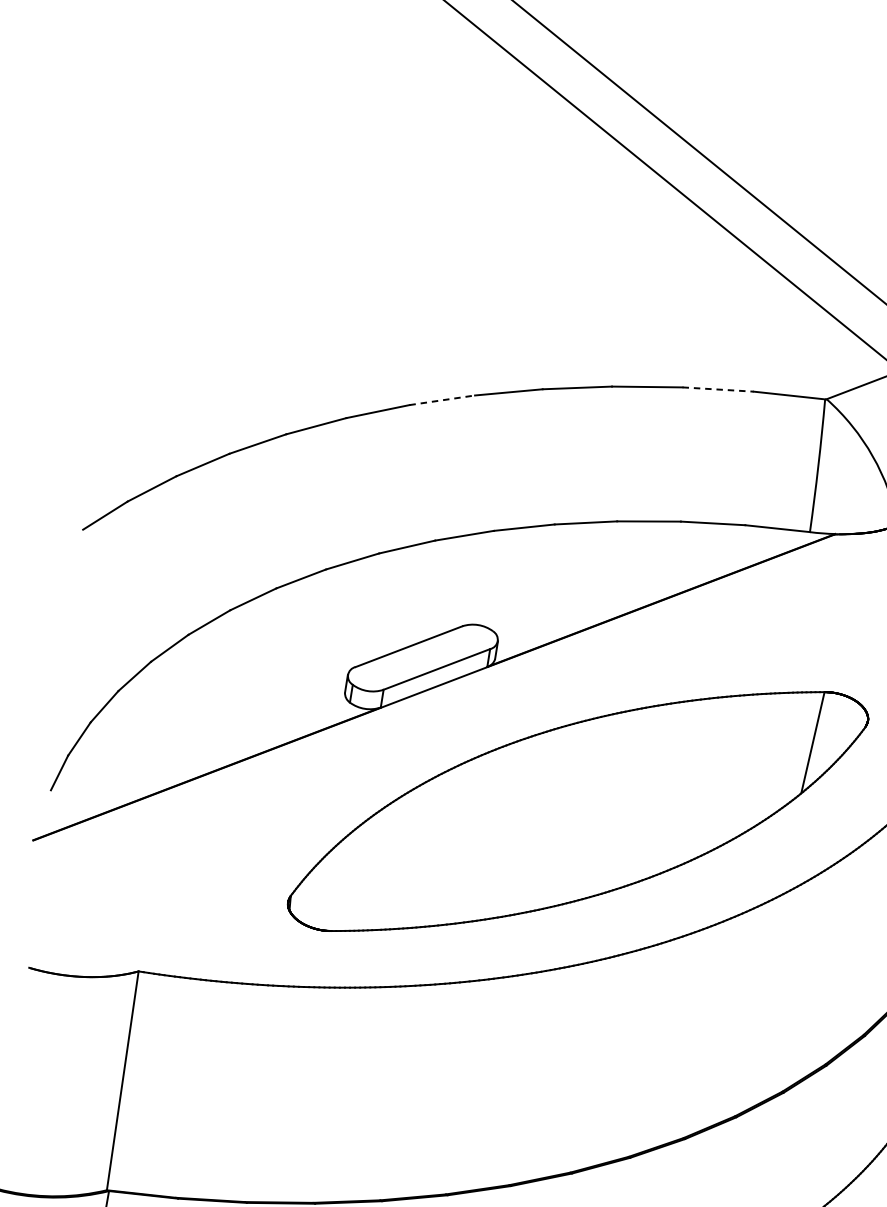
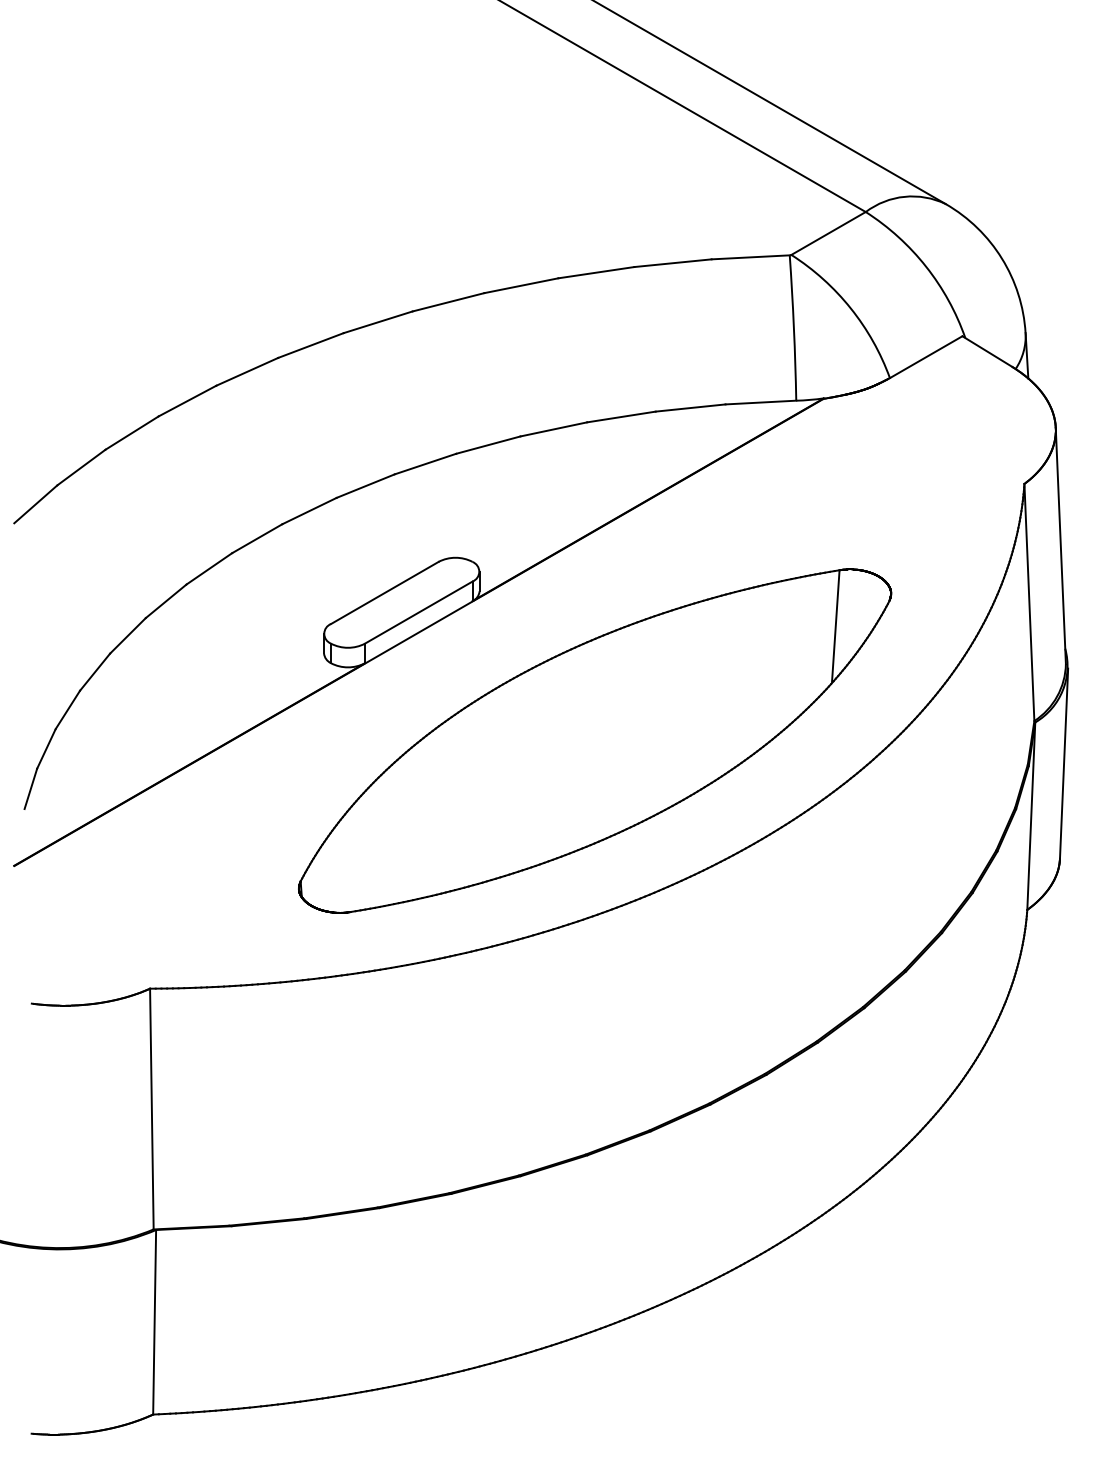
line: (717, 389) -> (672, 263), dashed -> solid
line: (442, 400) -> (378, 322), dashed -> solid

